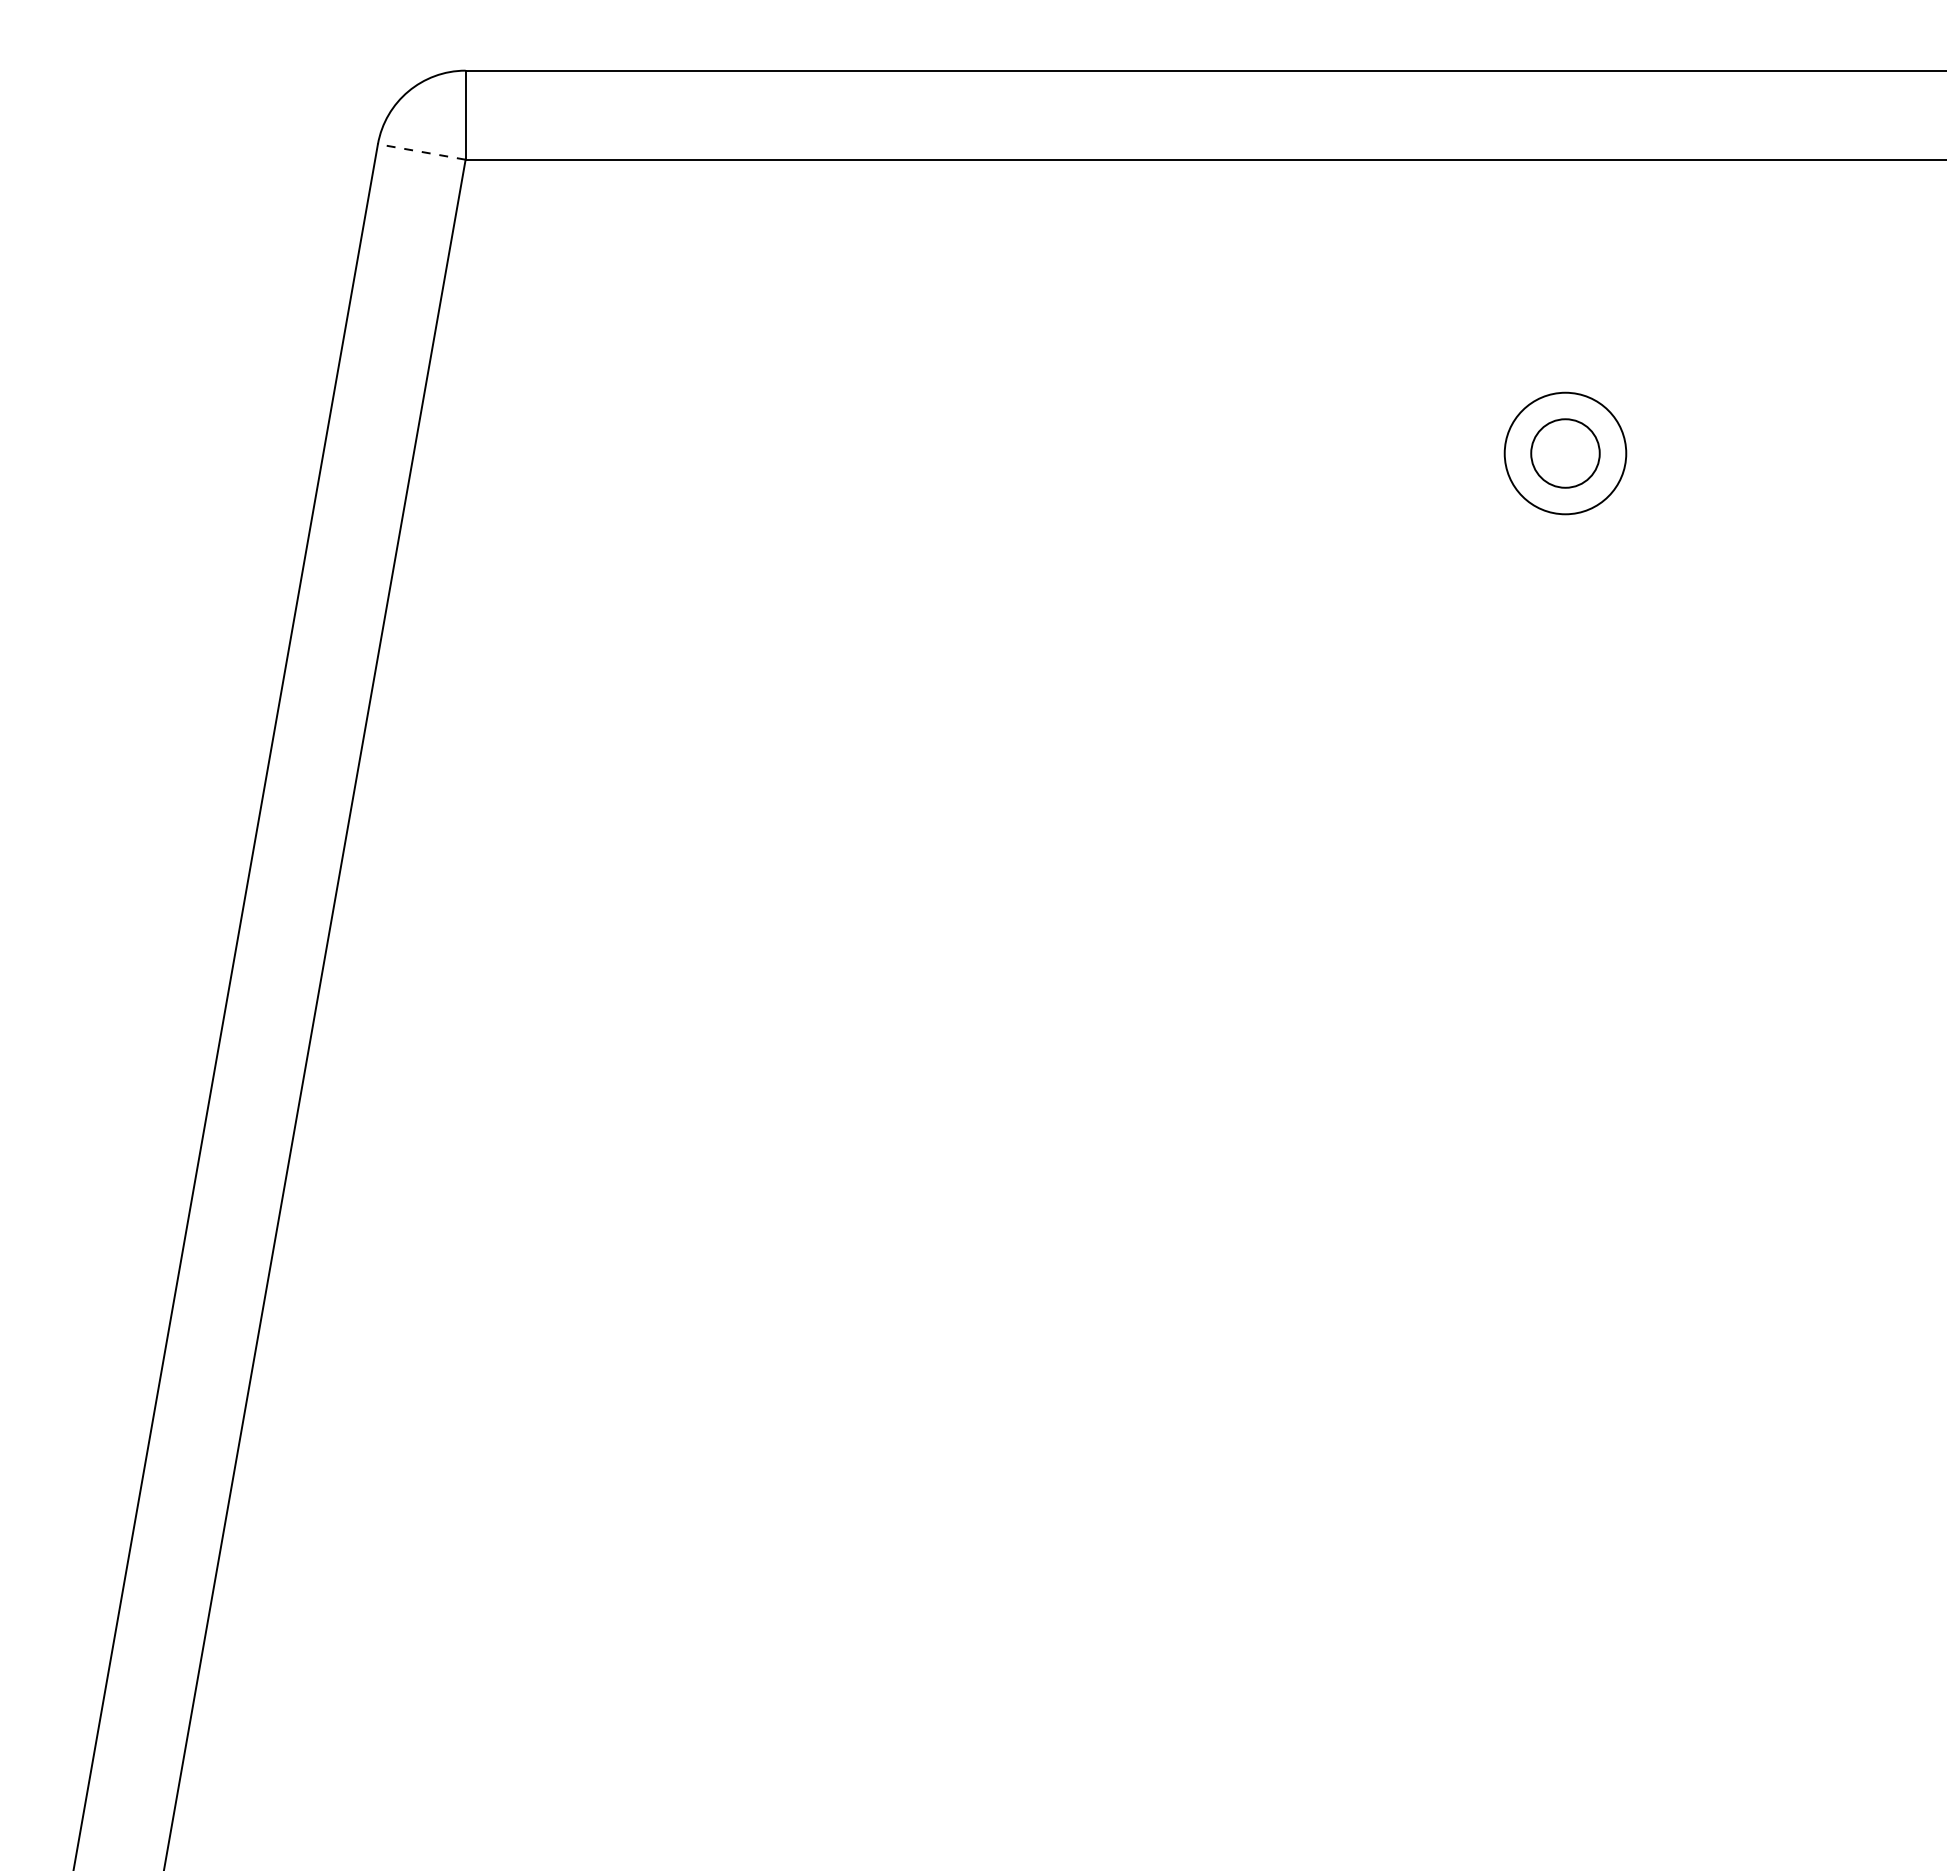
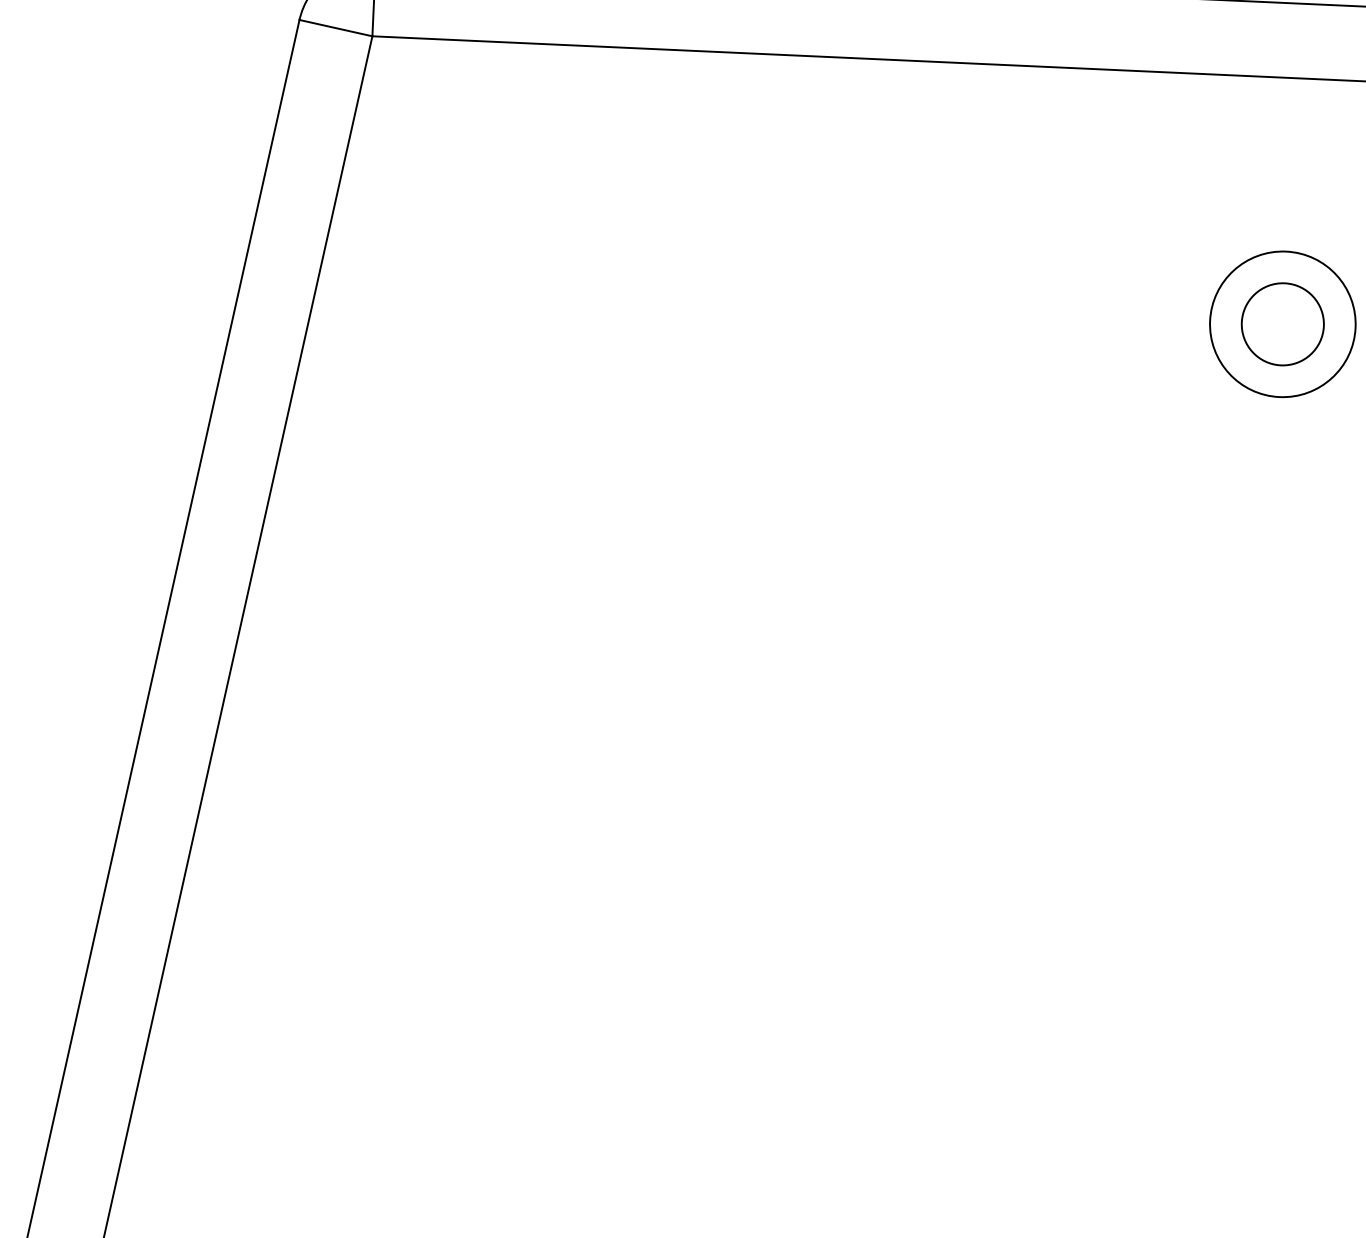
line: (421, 151) -> (335, 27), dashed -> solid
circle: (1565, 453) -> (1282, 324), size x1.43
circle: (1565, 453) -> (1282, 324), size x1.43

